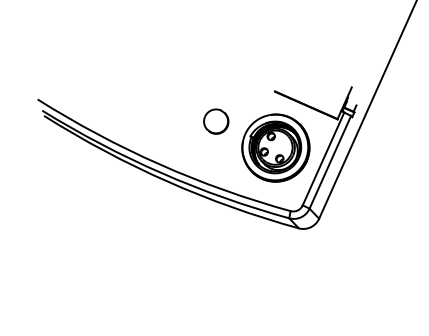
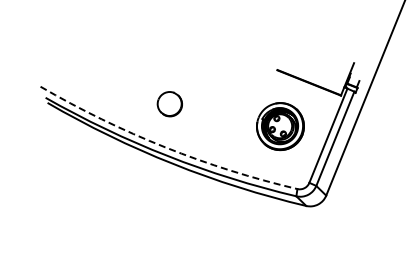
part: (216, 121) -> (170, 104), moved
part: (275, 147) -> (280, 126), size x0.7
arc: (160, 164) -> (165, 147), solid -> dashed

